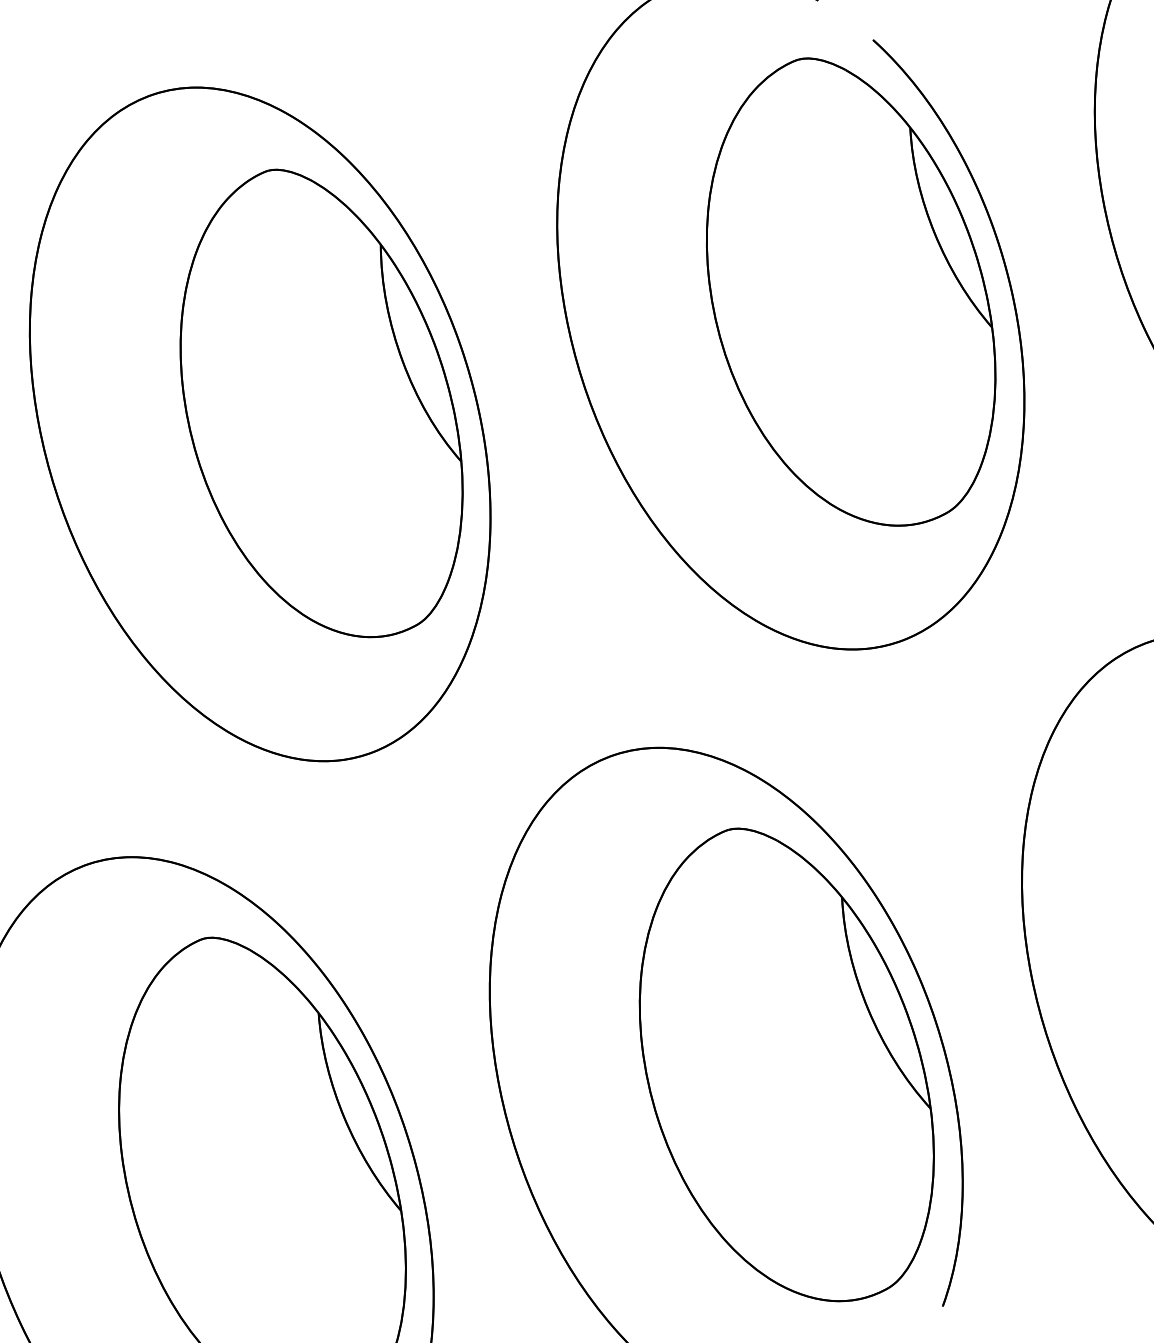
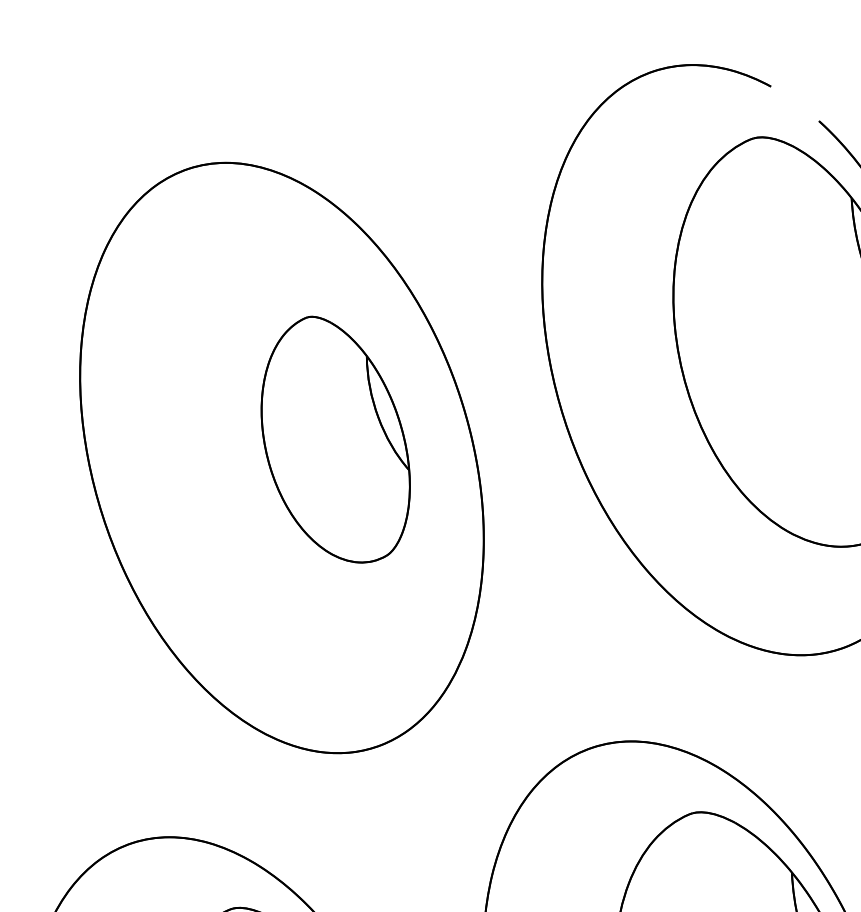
part: (321, 403) -> (335, 439), size x0.6

